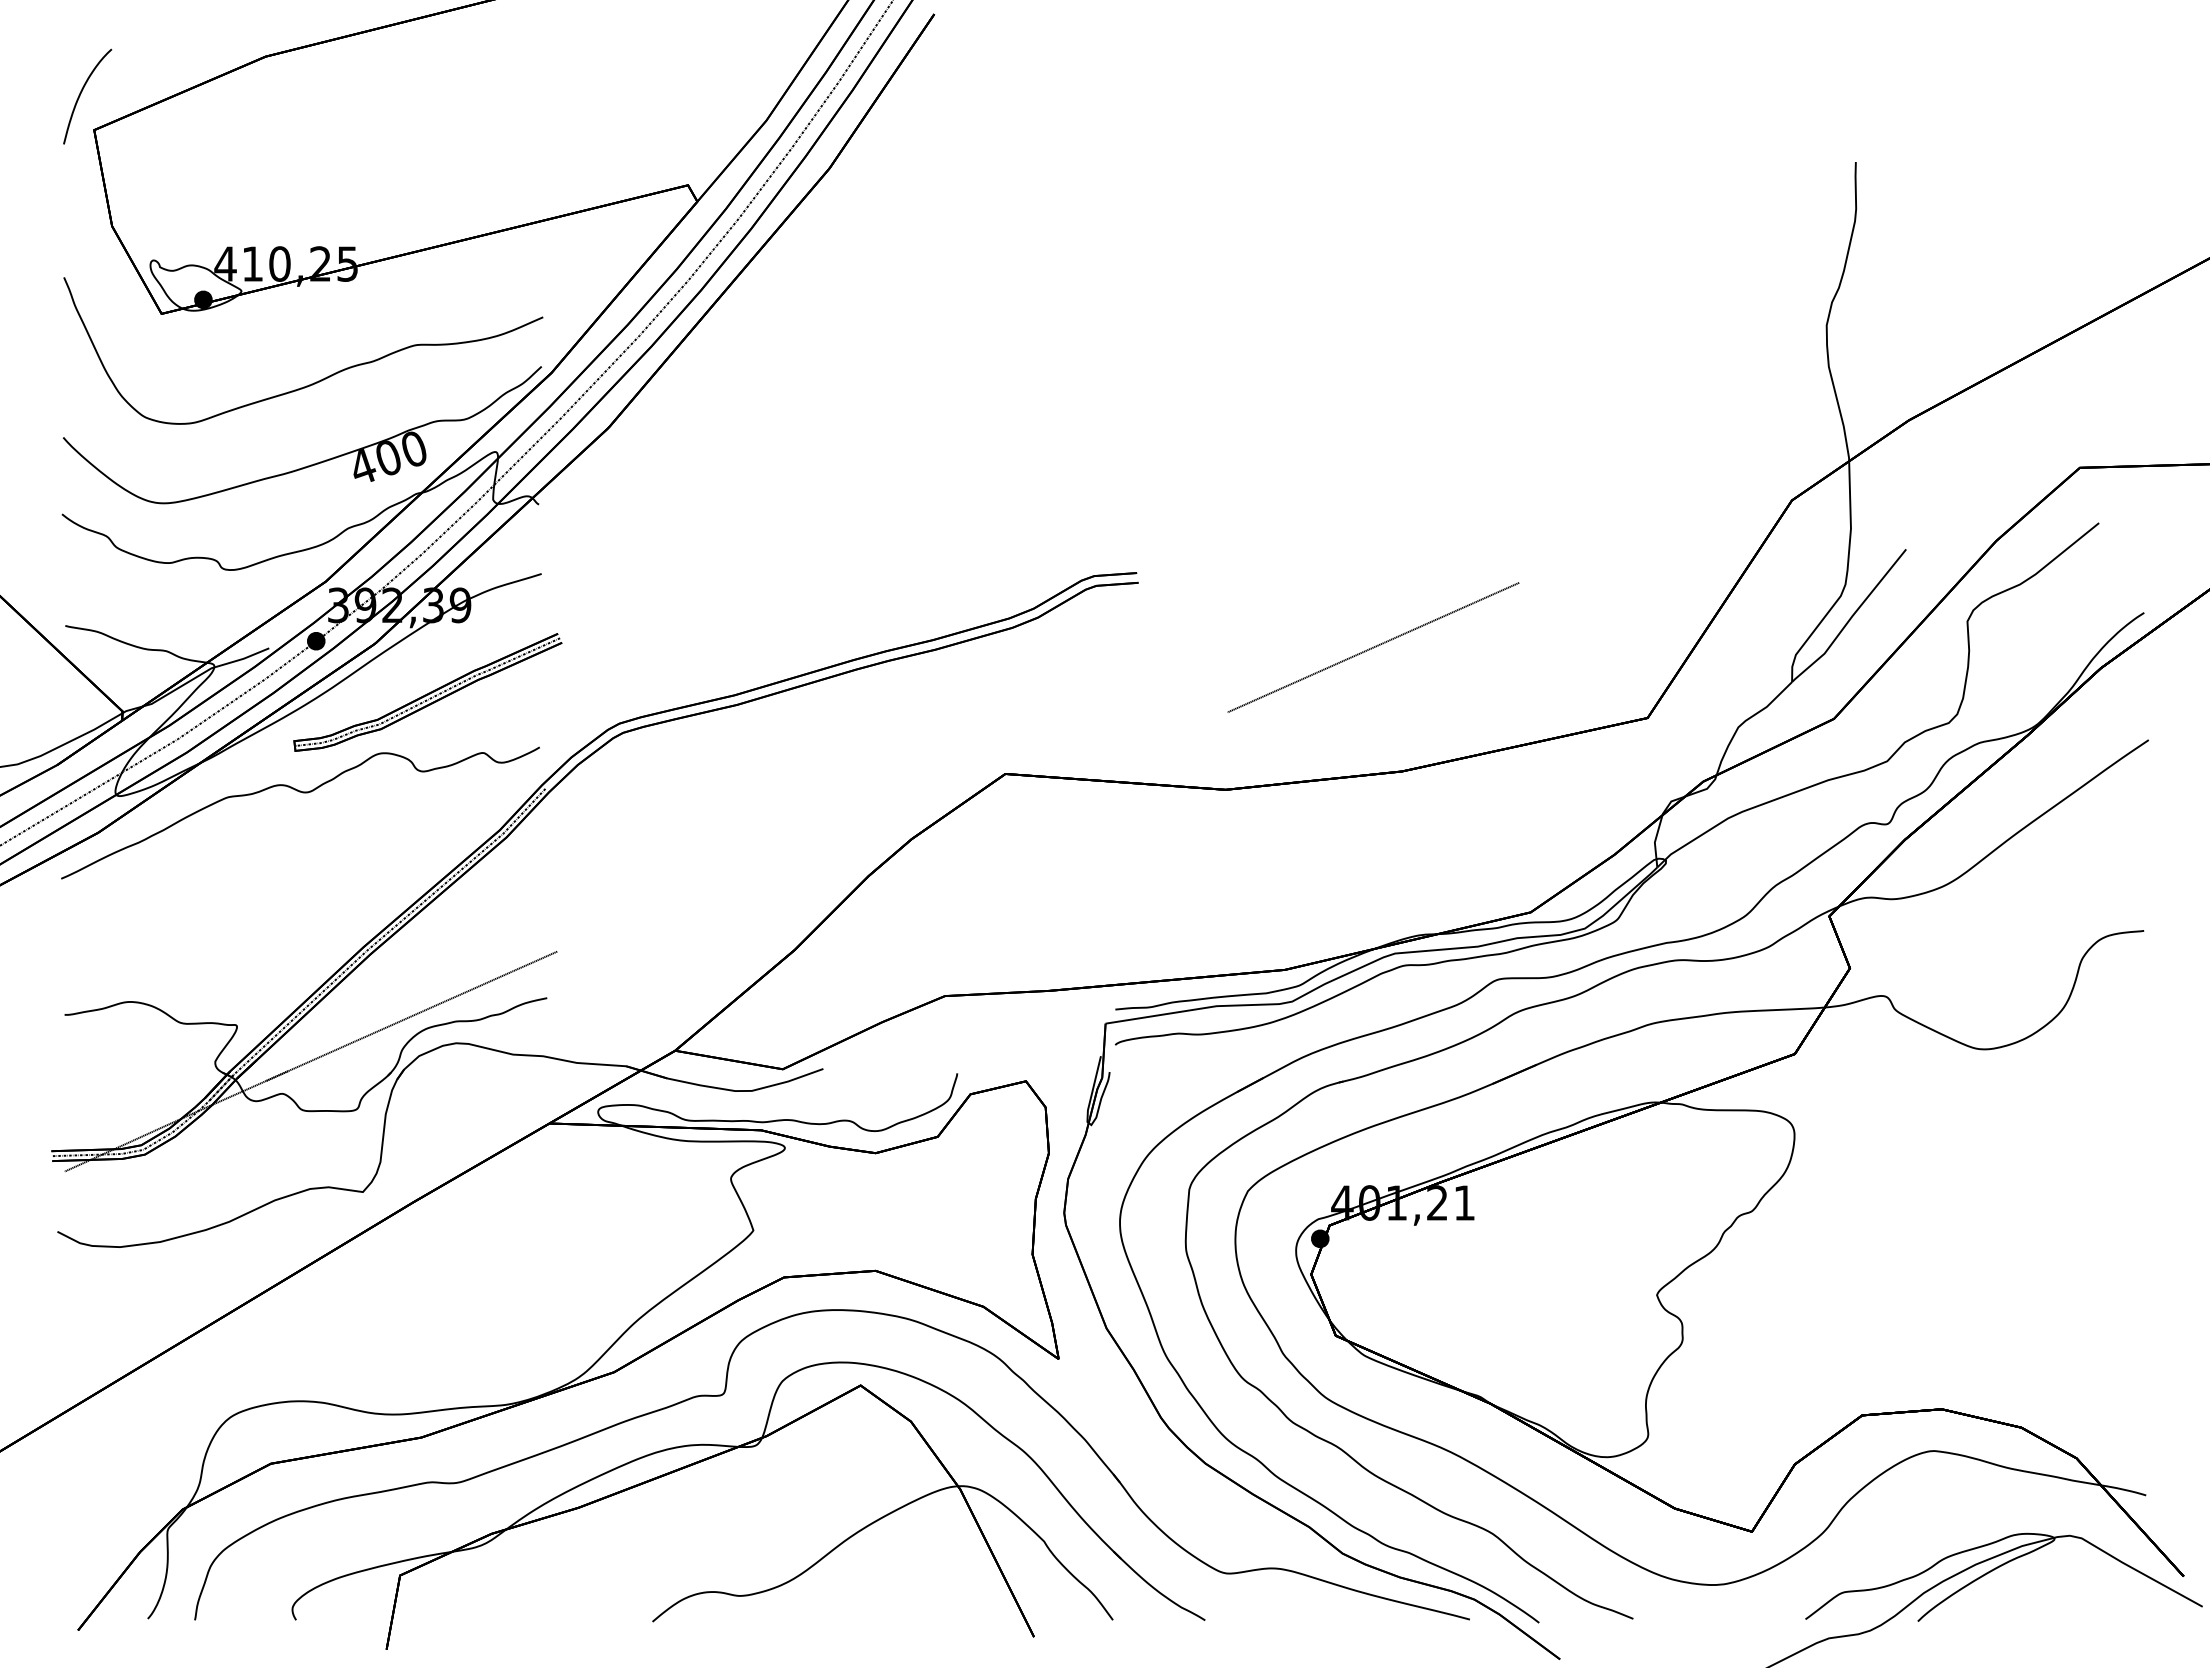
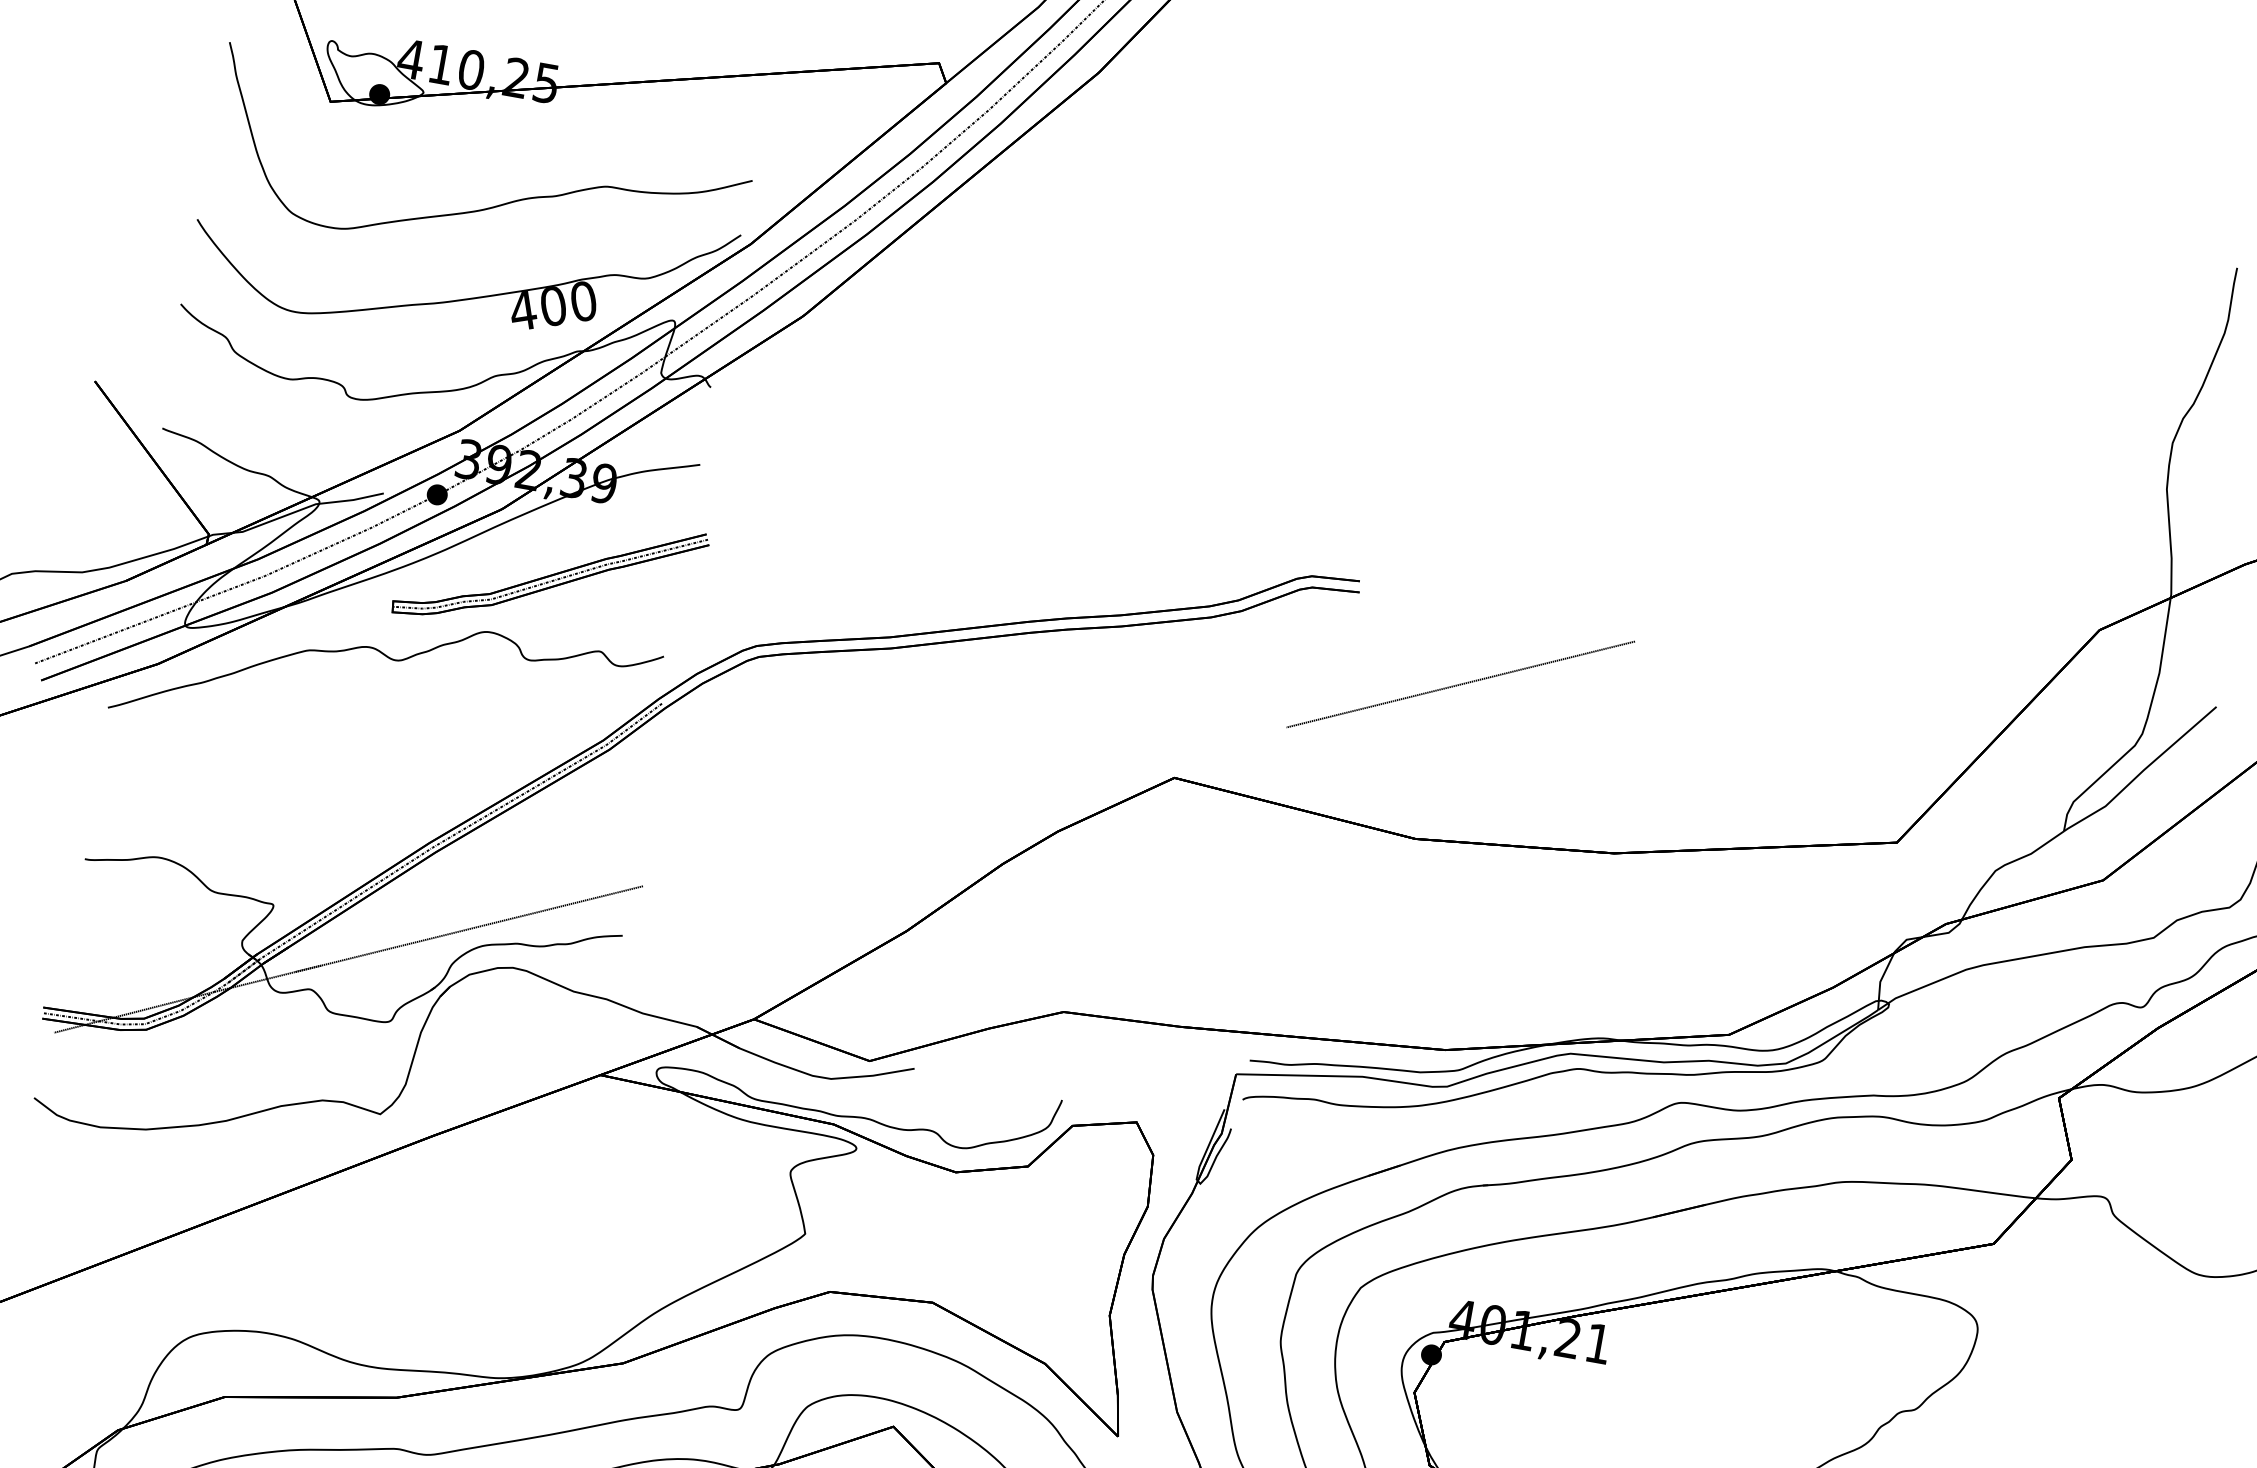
line: (1373, 647) -> (1460, 684), moved

